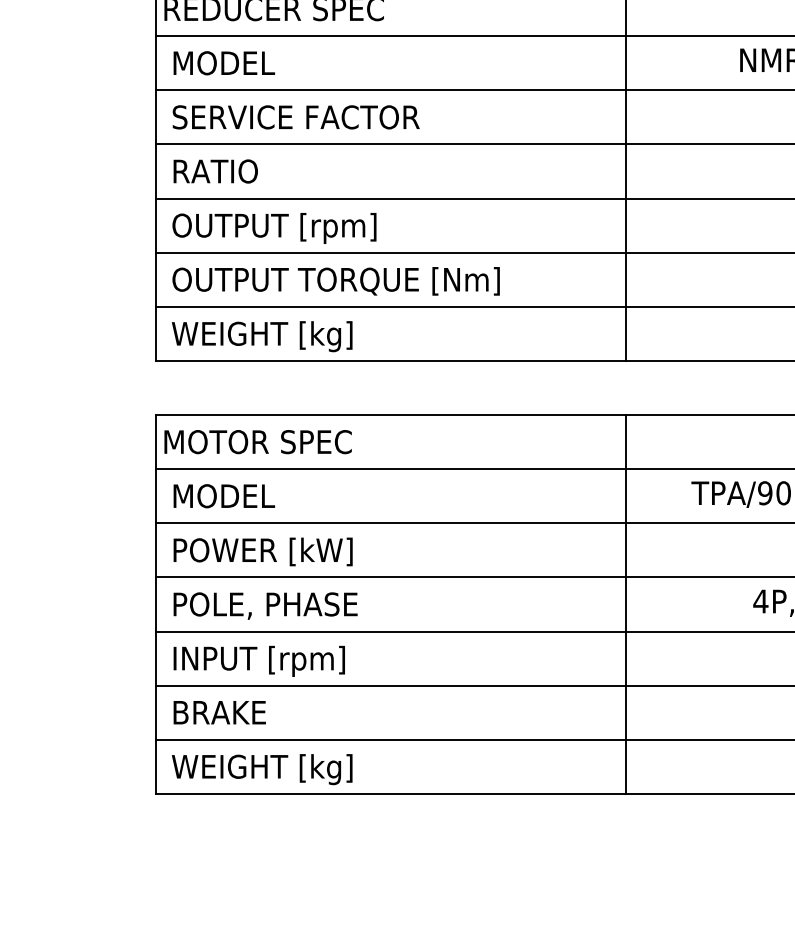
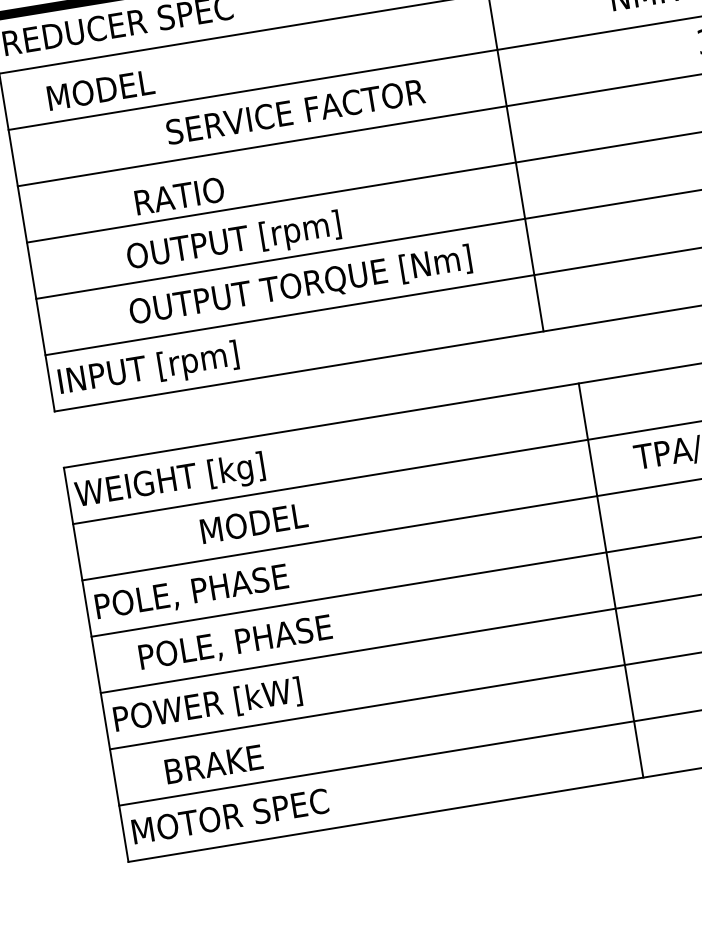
text: (223, 63) -> (100, 90), moved
text: (295, 117) -> (294, 112), moved
text: (215, 171) -> (179, 196), moved
text: (274, 228) -> (234, 242), moved
text: (335, 281) -> (299, 286), moved
text: (258, 336) -> (157, 368), WEIGHT [kg] -> INPUT [rpm]
text: (256, 444) -> (173, 481), MOTOR SPEC -> WEIGHT [kg]
text: (223, 496) -> (253, 523), moved
text: (258, 551) -> (194, 592), POWER [kW] -> POLE, PHASE
line: (625, 604) -> (610, 580), moved
text: (265, 605) -> (235, 643), moved
text: (254, 660) -> (208, 706), INPUT [rpm] -> POWER [kW]
text: (219, 712) -> (213, 764), moved
text: (258, 769) -> (231, 819), WEIGHT [kg] -> MOTOR SPEC

